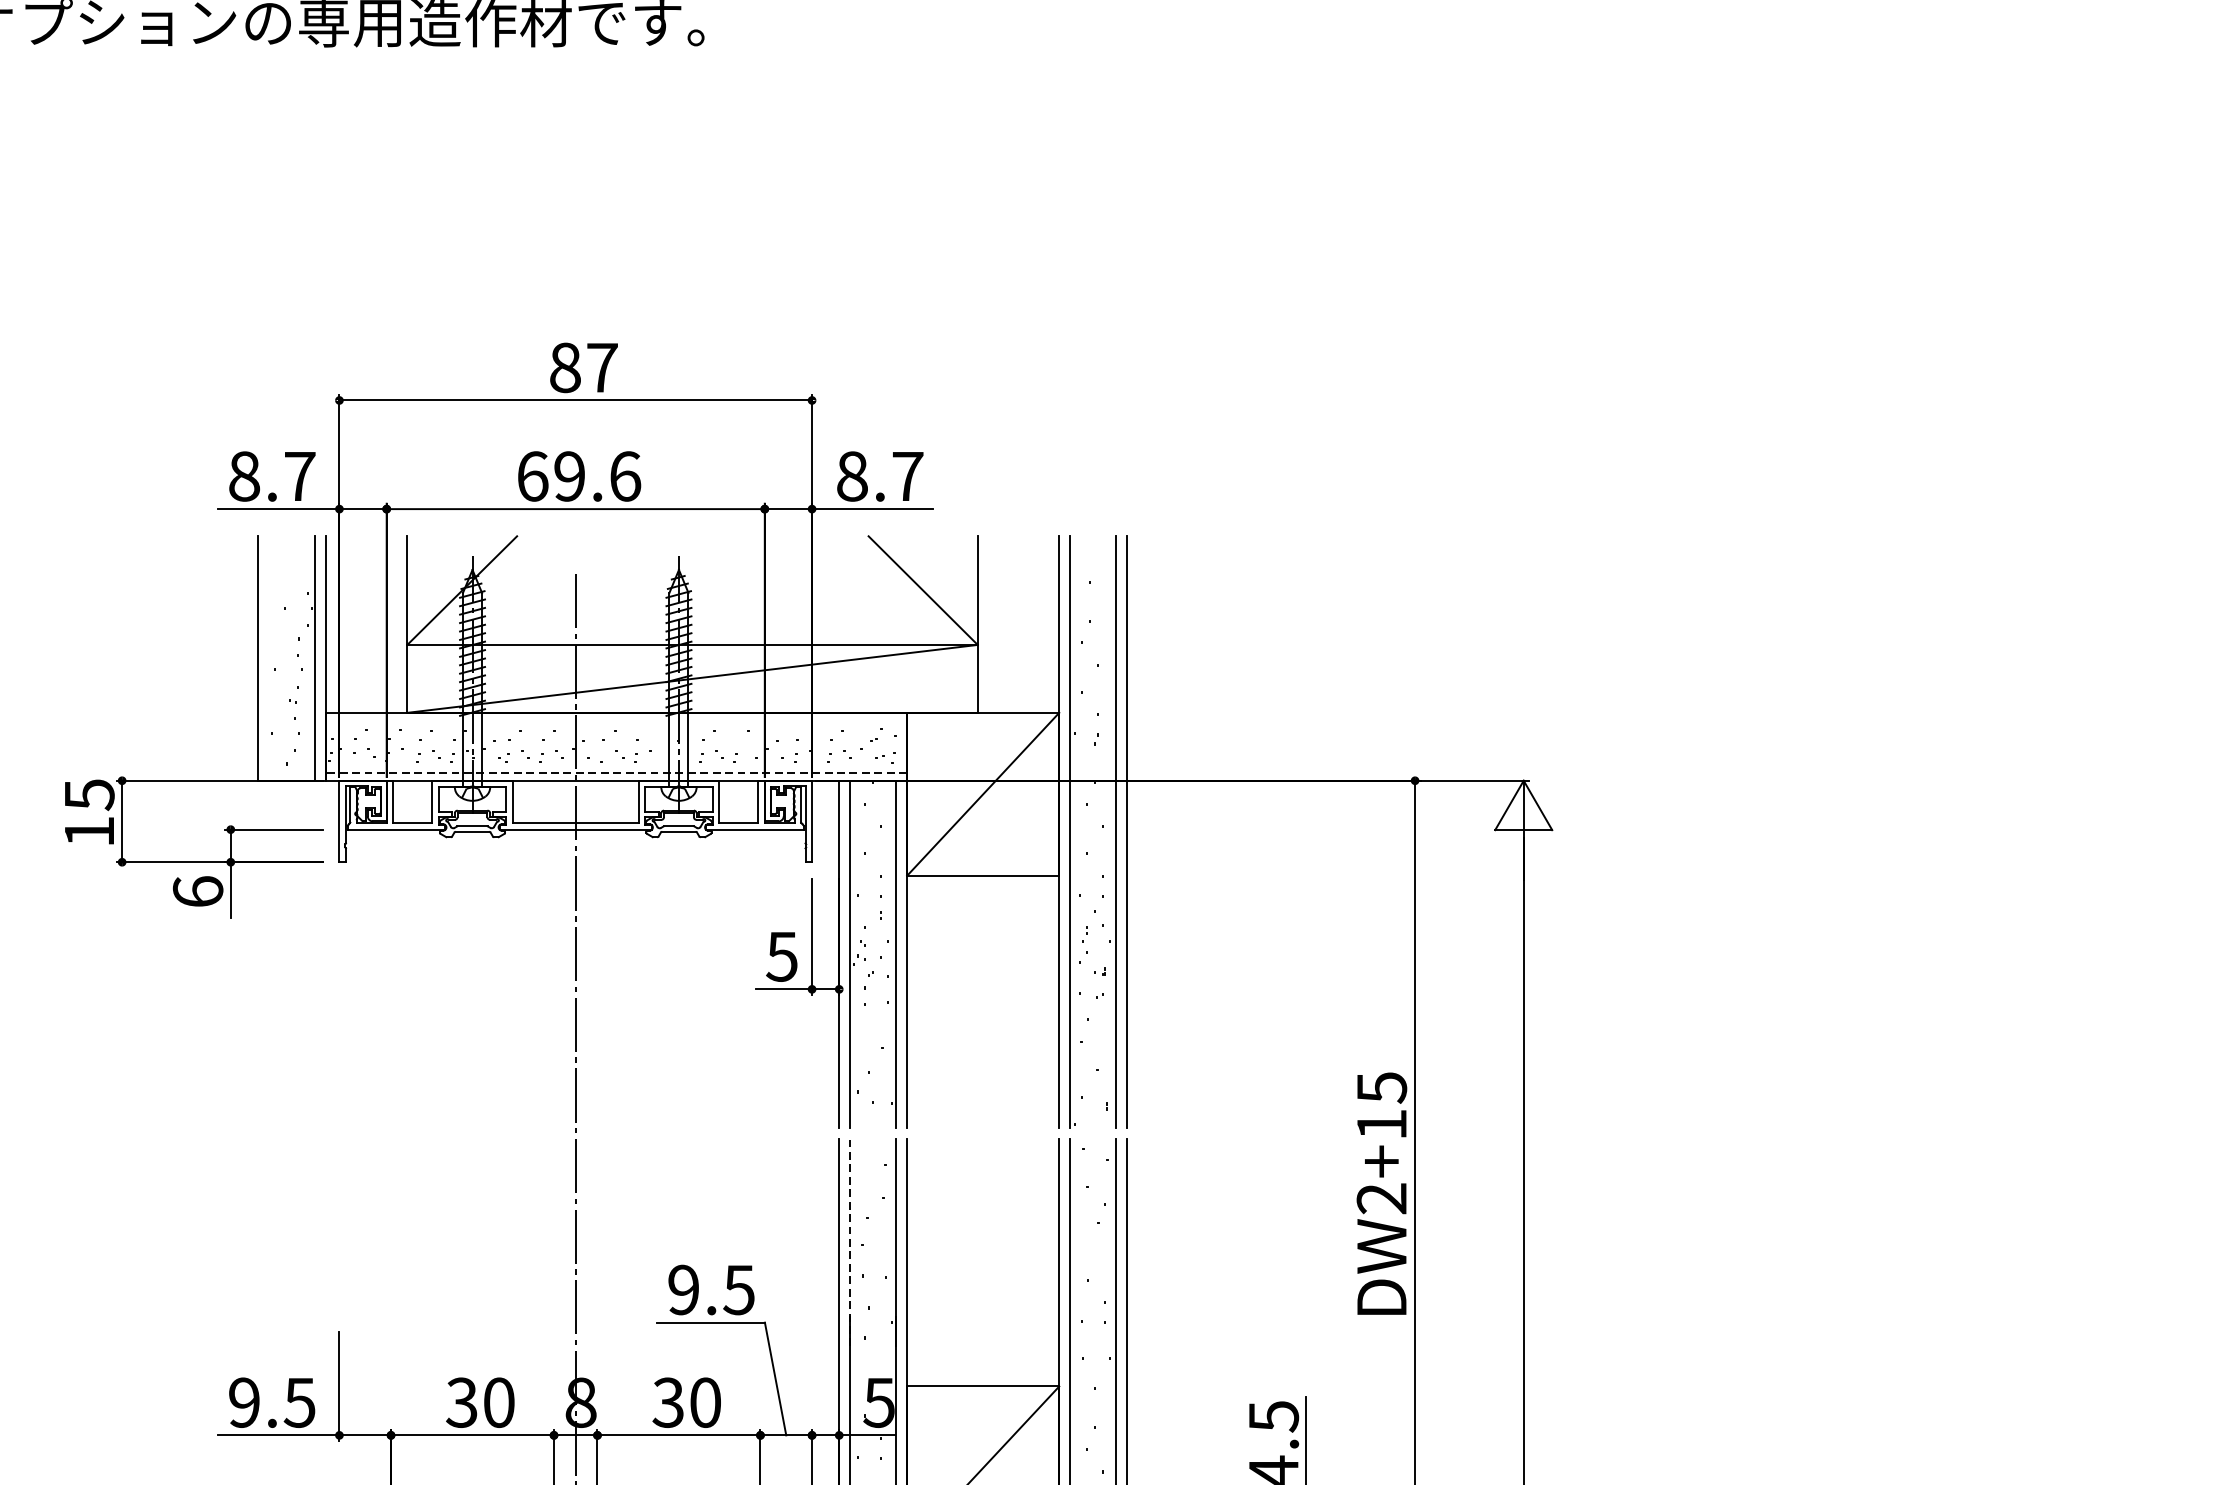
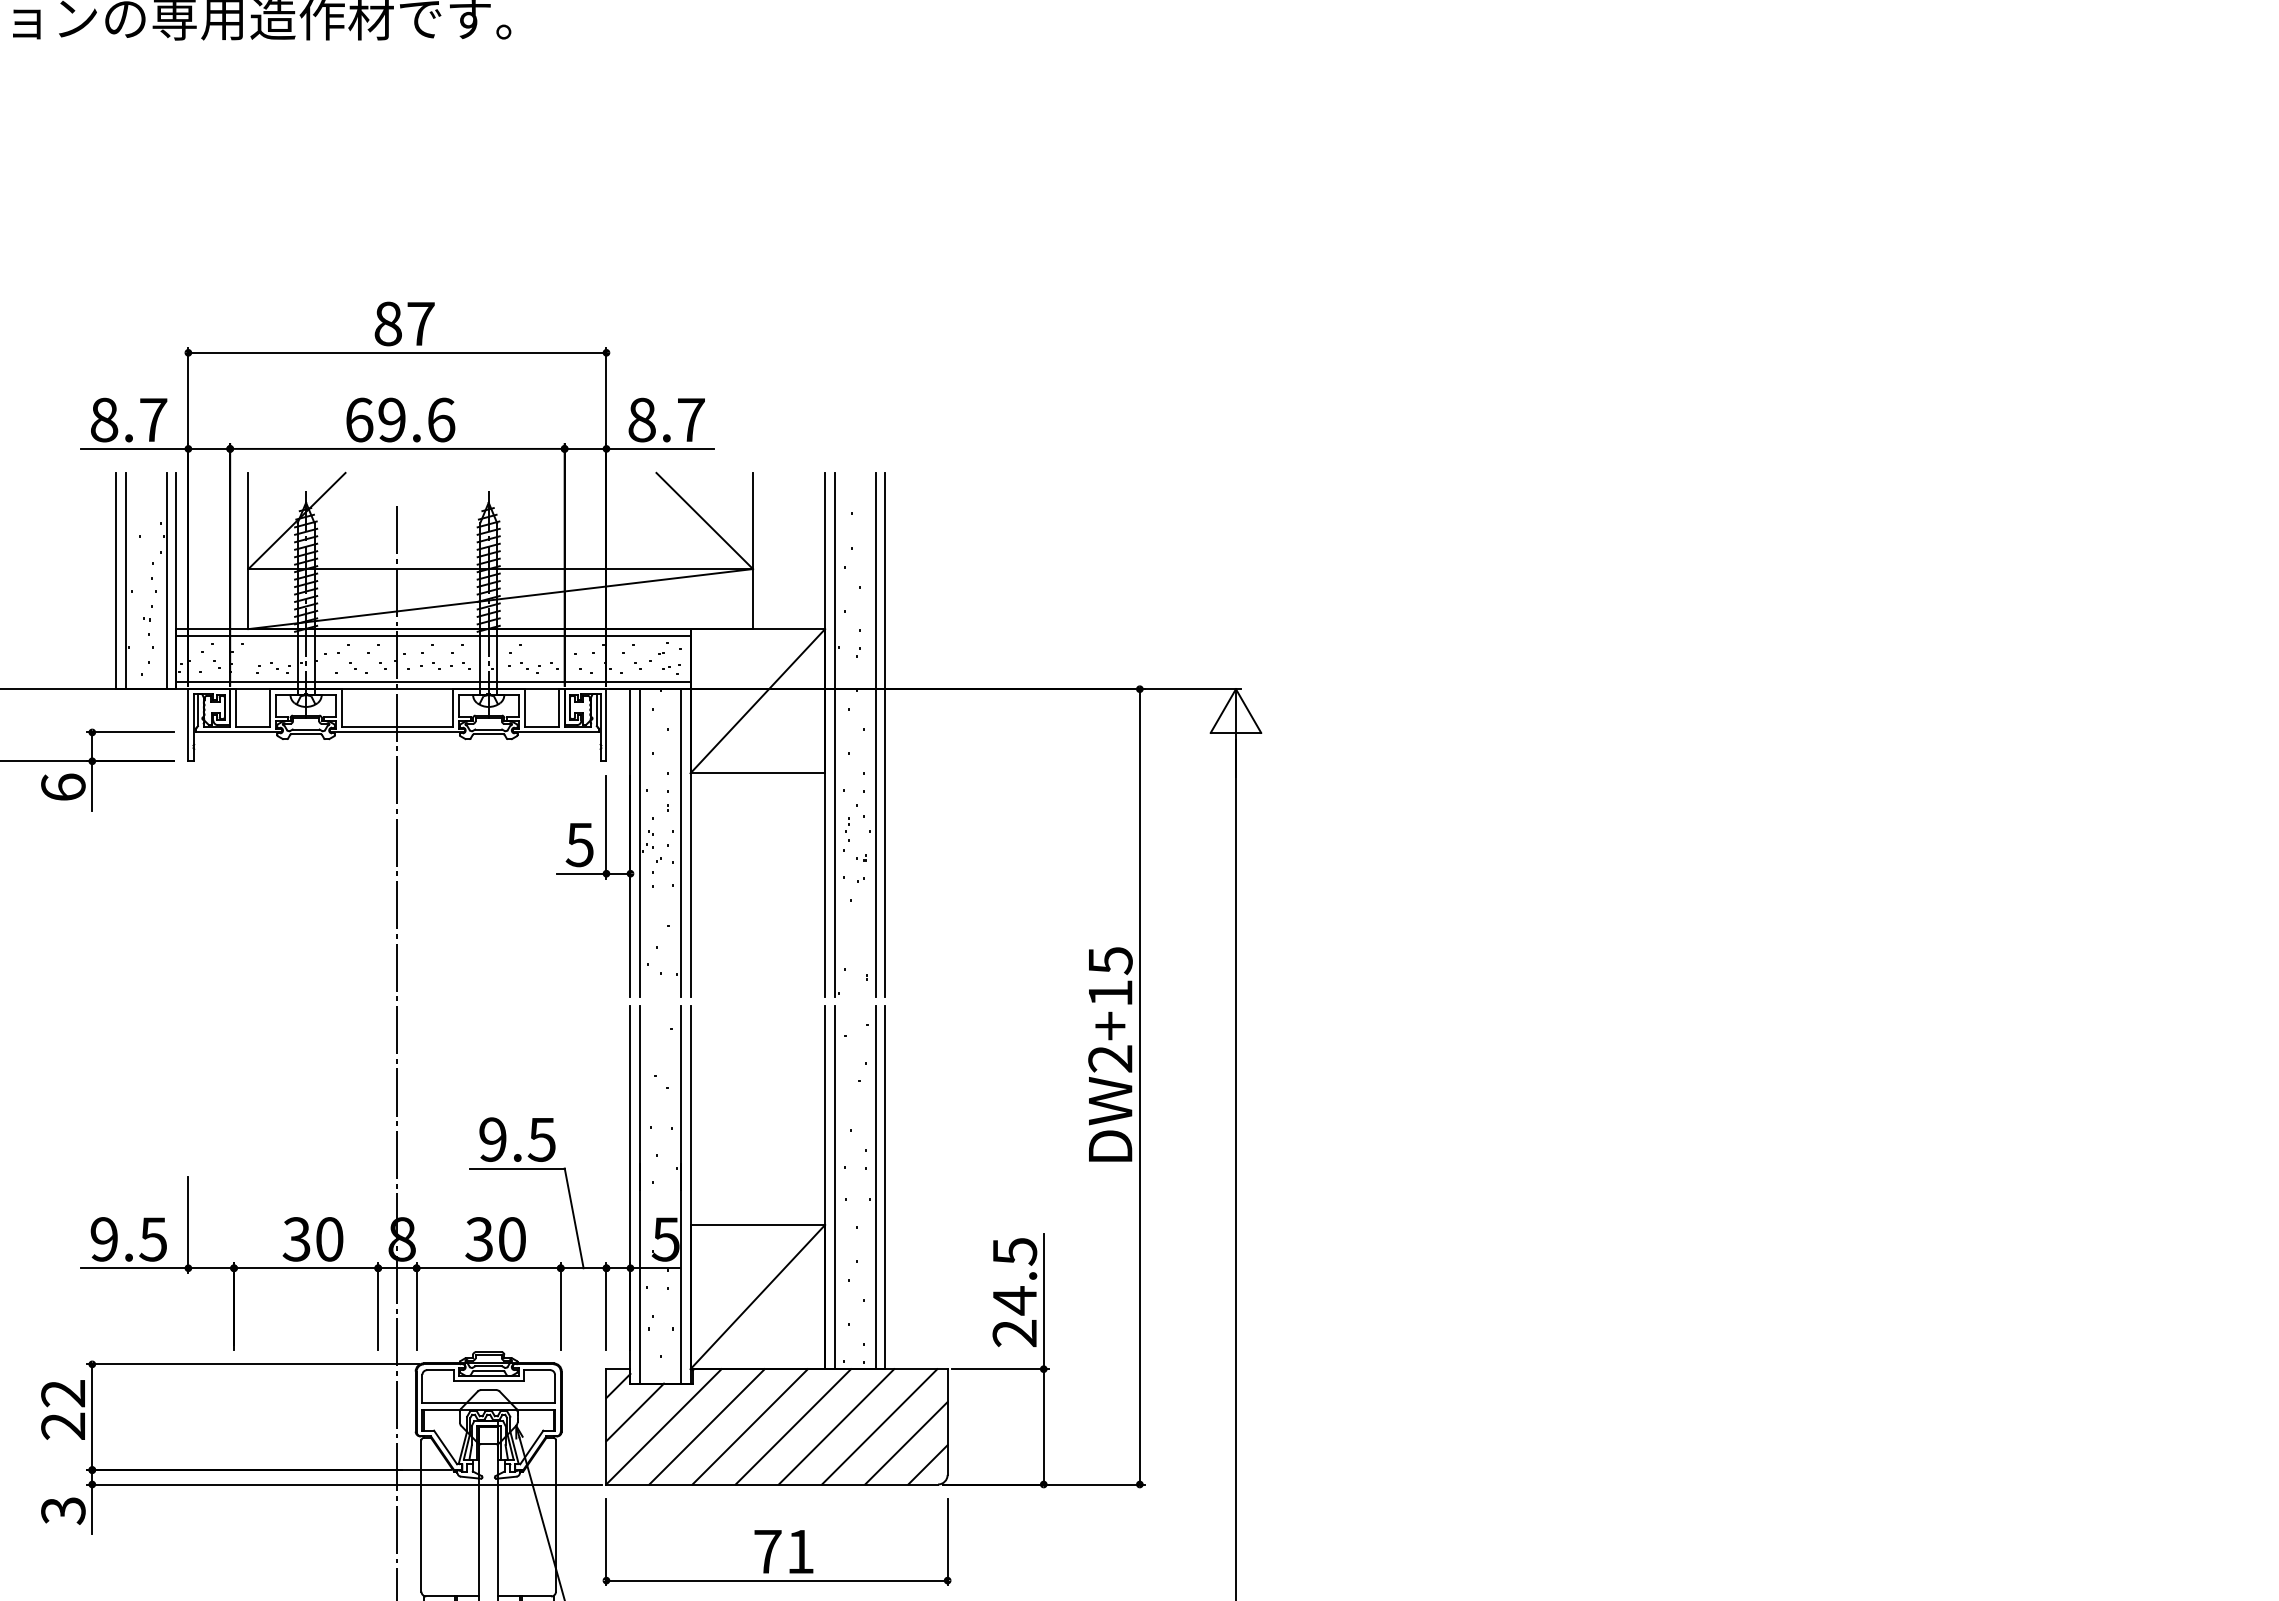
line: (268, 657) -> (125, 580), added
line: (616, 721) -> (433, 636), added
line: (615, 772) -> (432, 681), dashed -> solid
line: (850, 1242) -> (640, 1097), dashed -> solid

